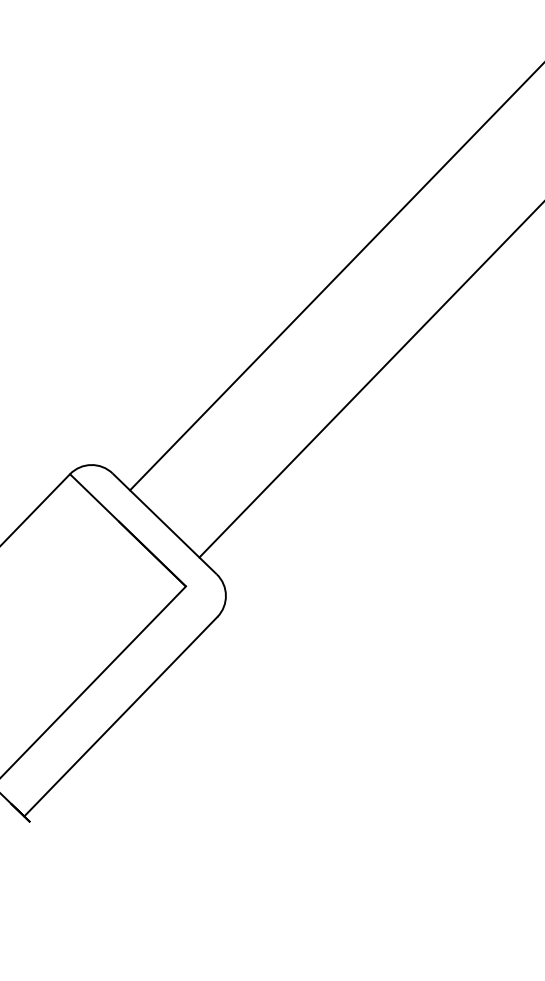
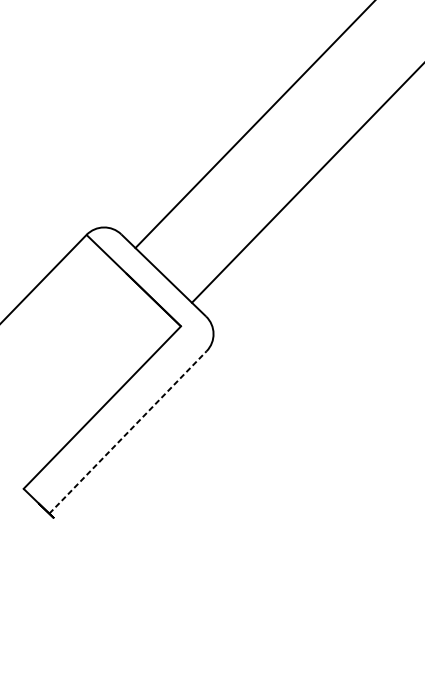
line: (120, 716) -> (127, 432), solid -> dashed

